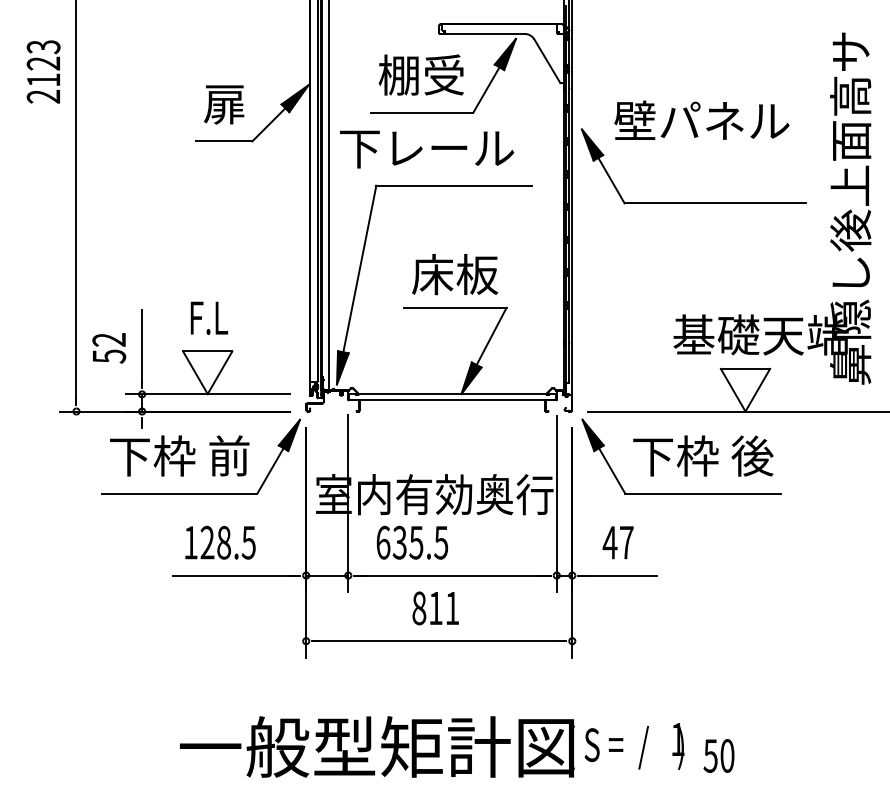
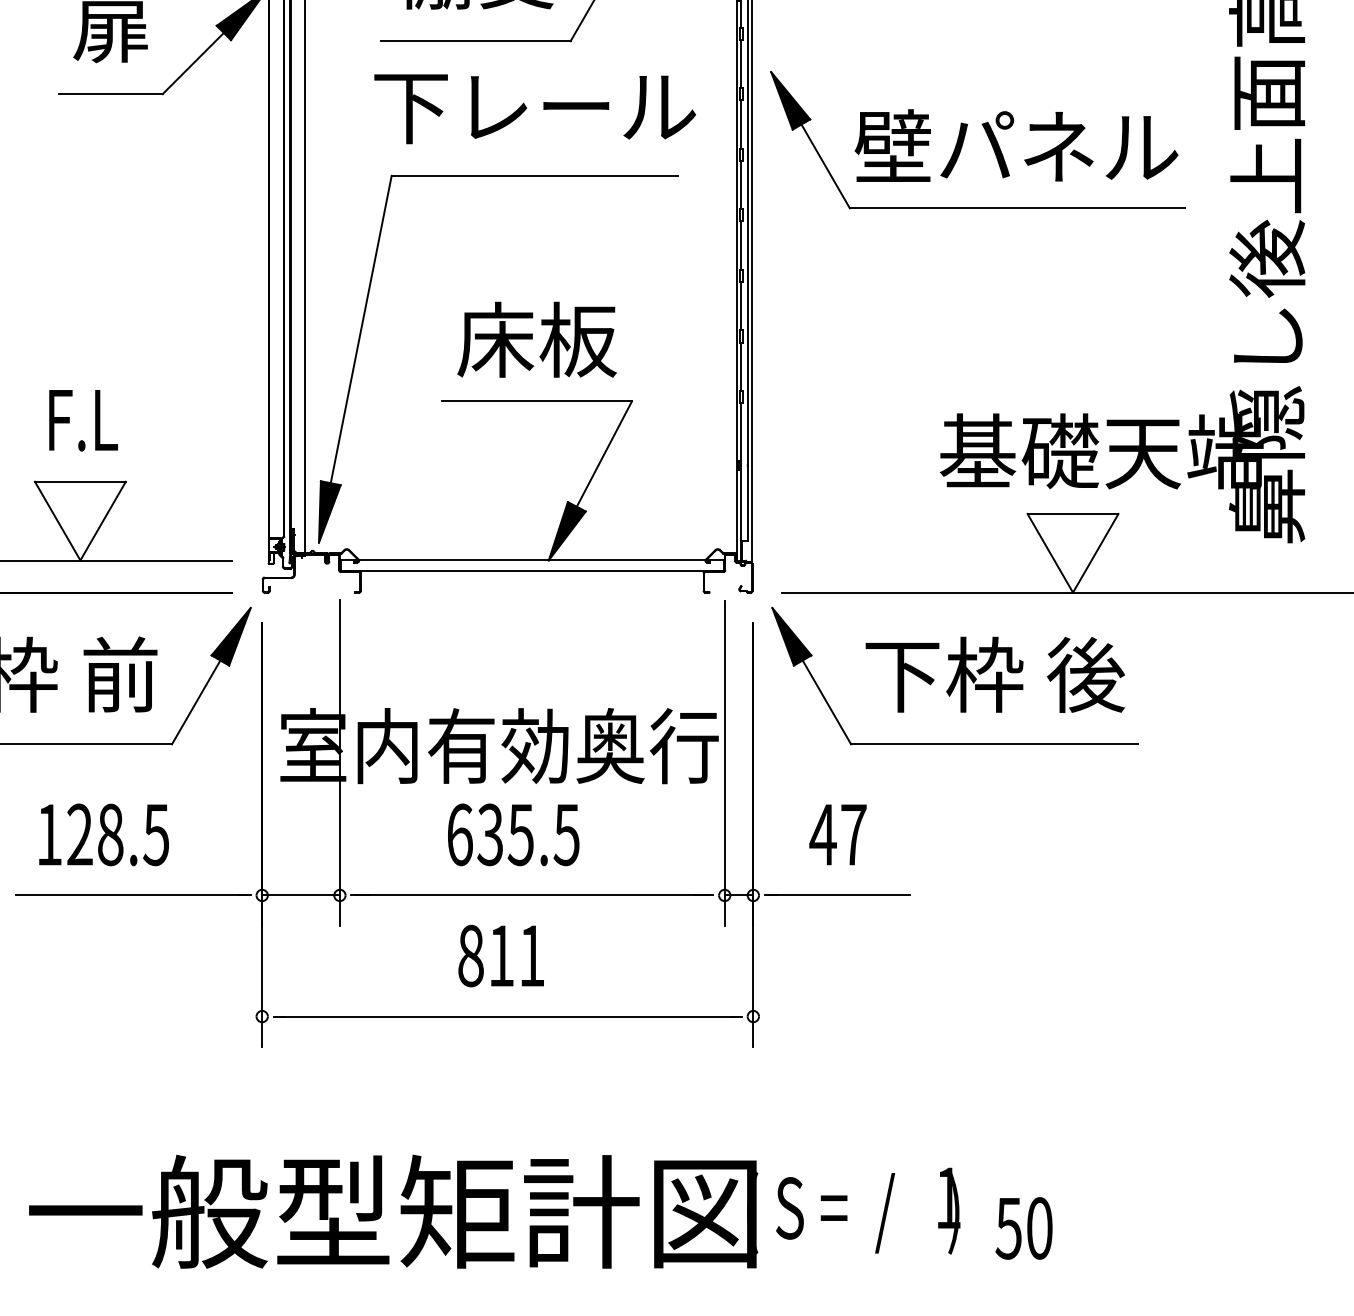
text: (701, 119) -> (1015, 144), moved
text: (427, 149) -> (535, 109), moved
text: (412, 542) -> (513, 834), moved

